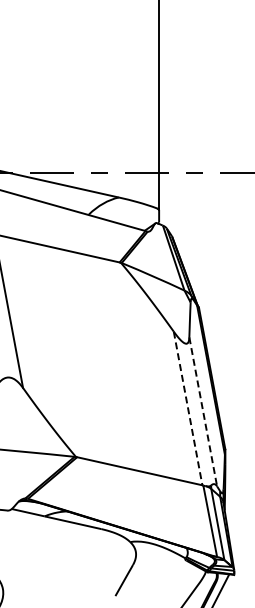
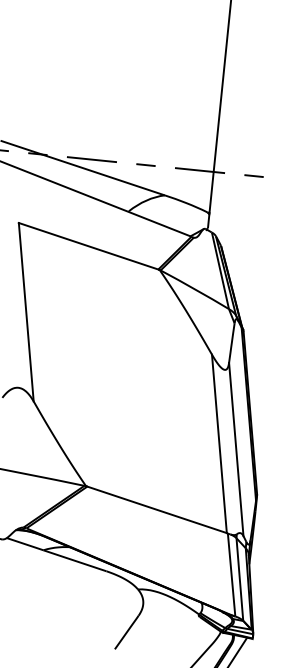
line: (188, 408) -> (219, 443), dashed -> solid
line: (203, 411) -> (236, 449), dashed -> solid

